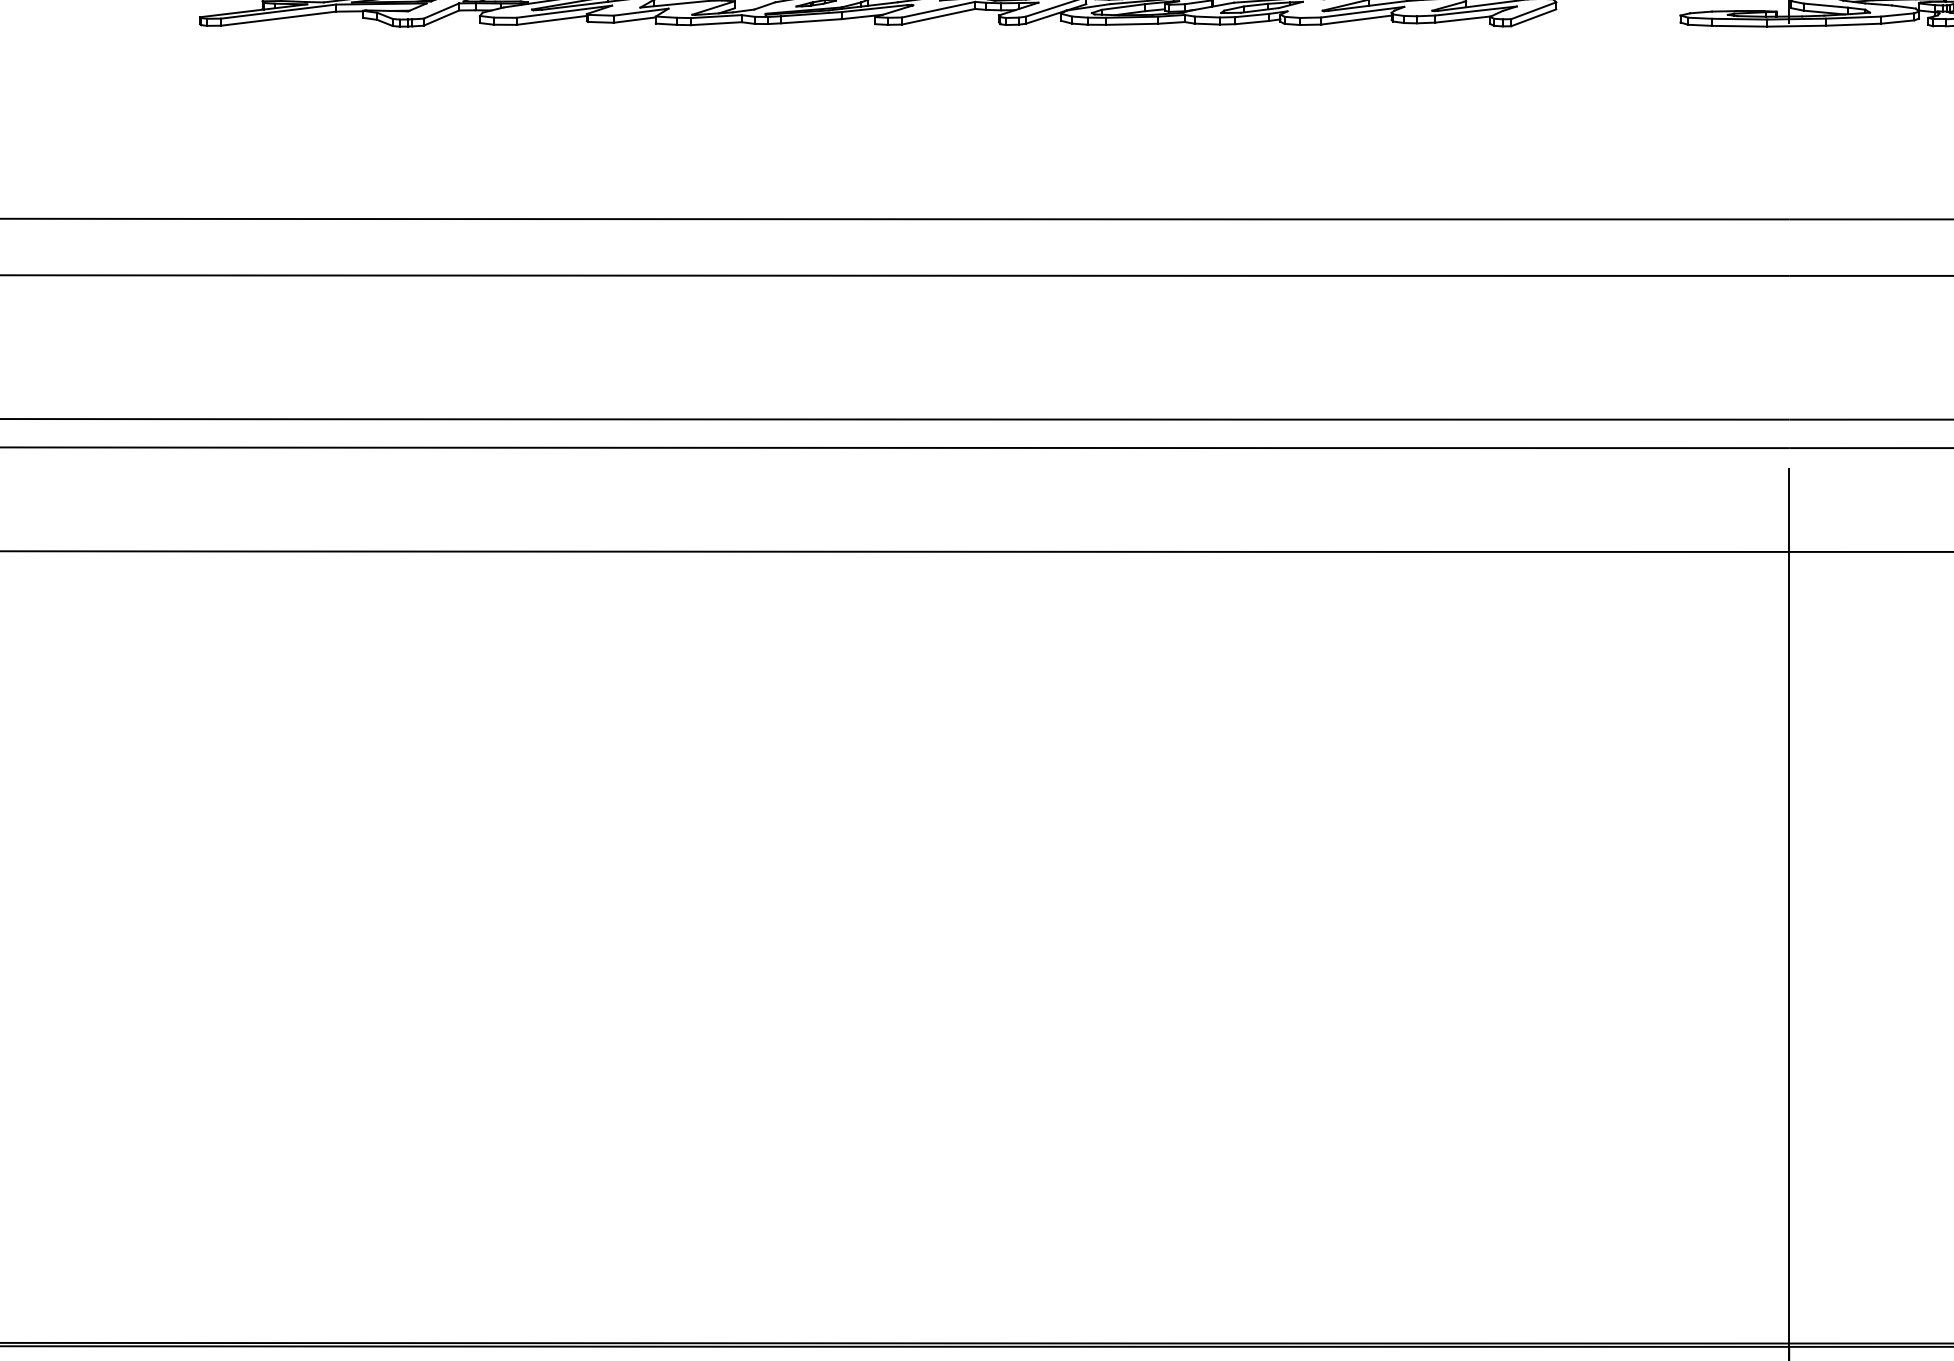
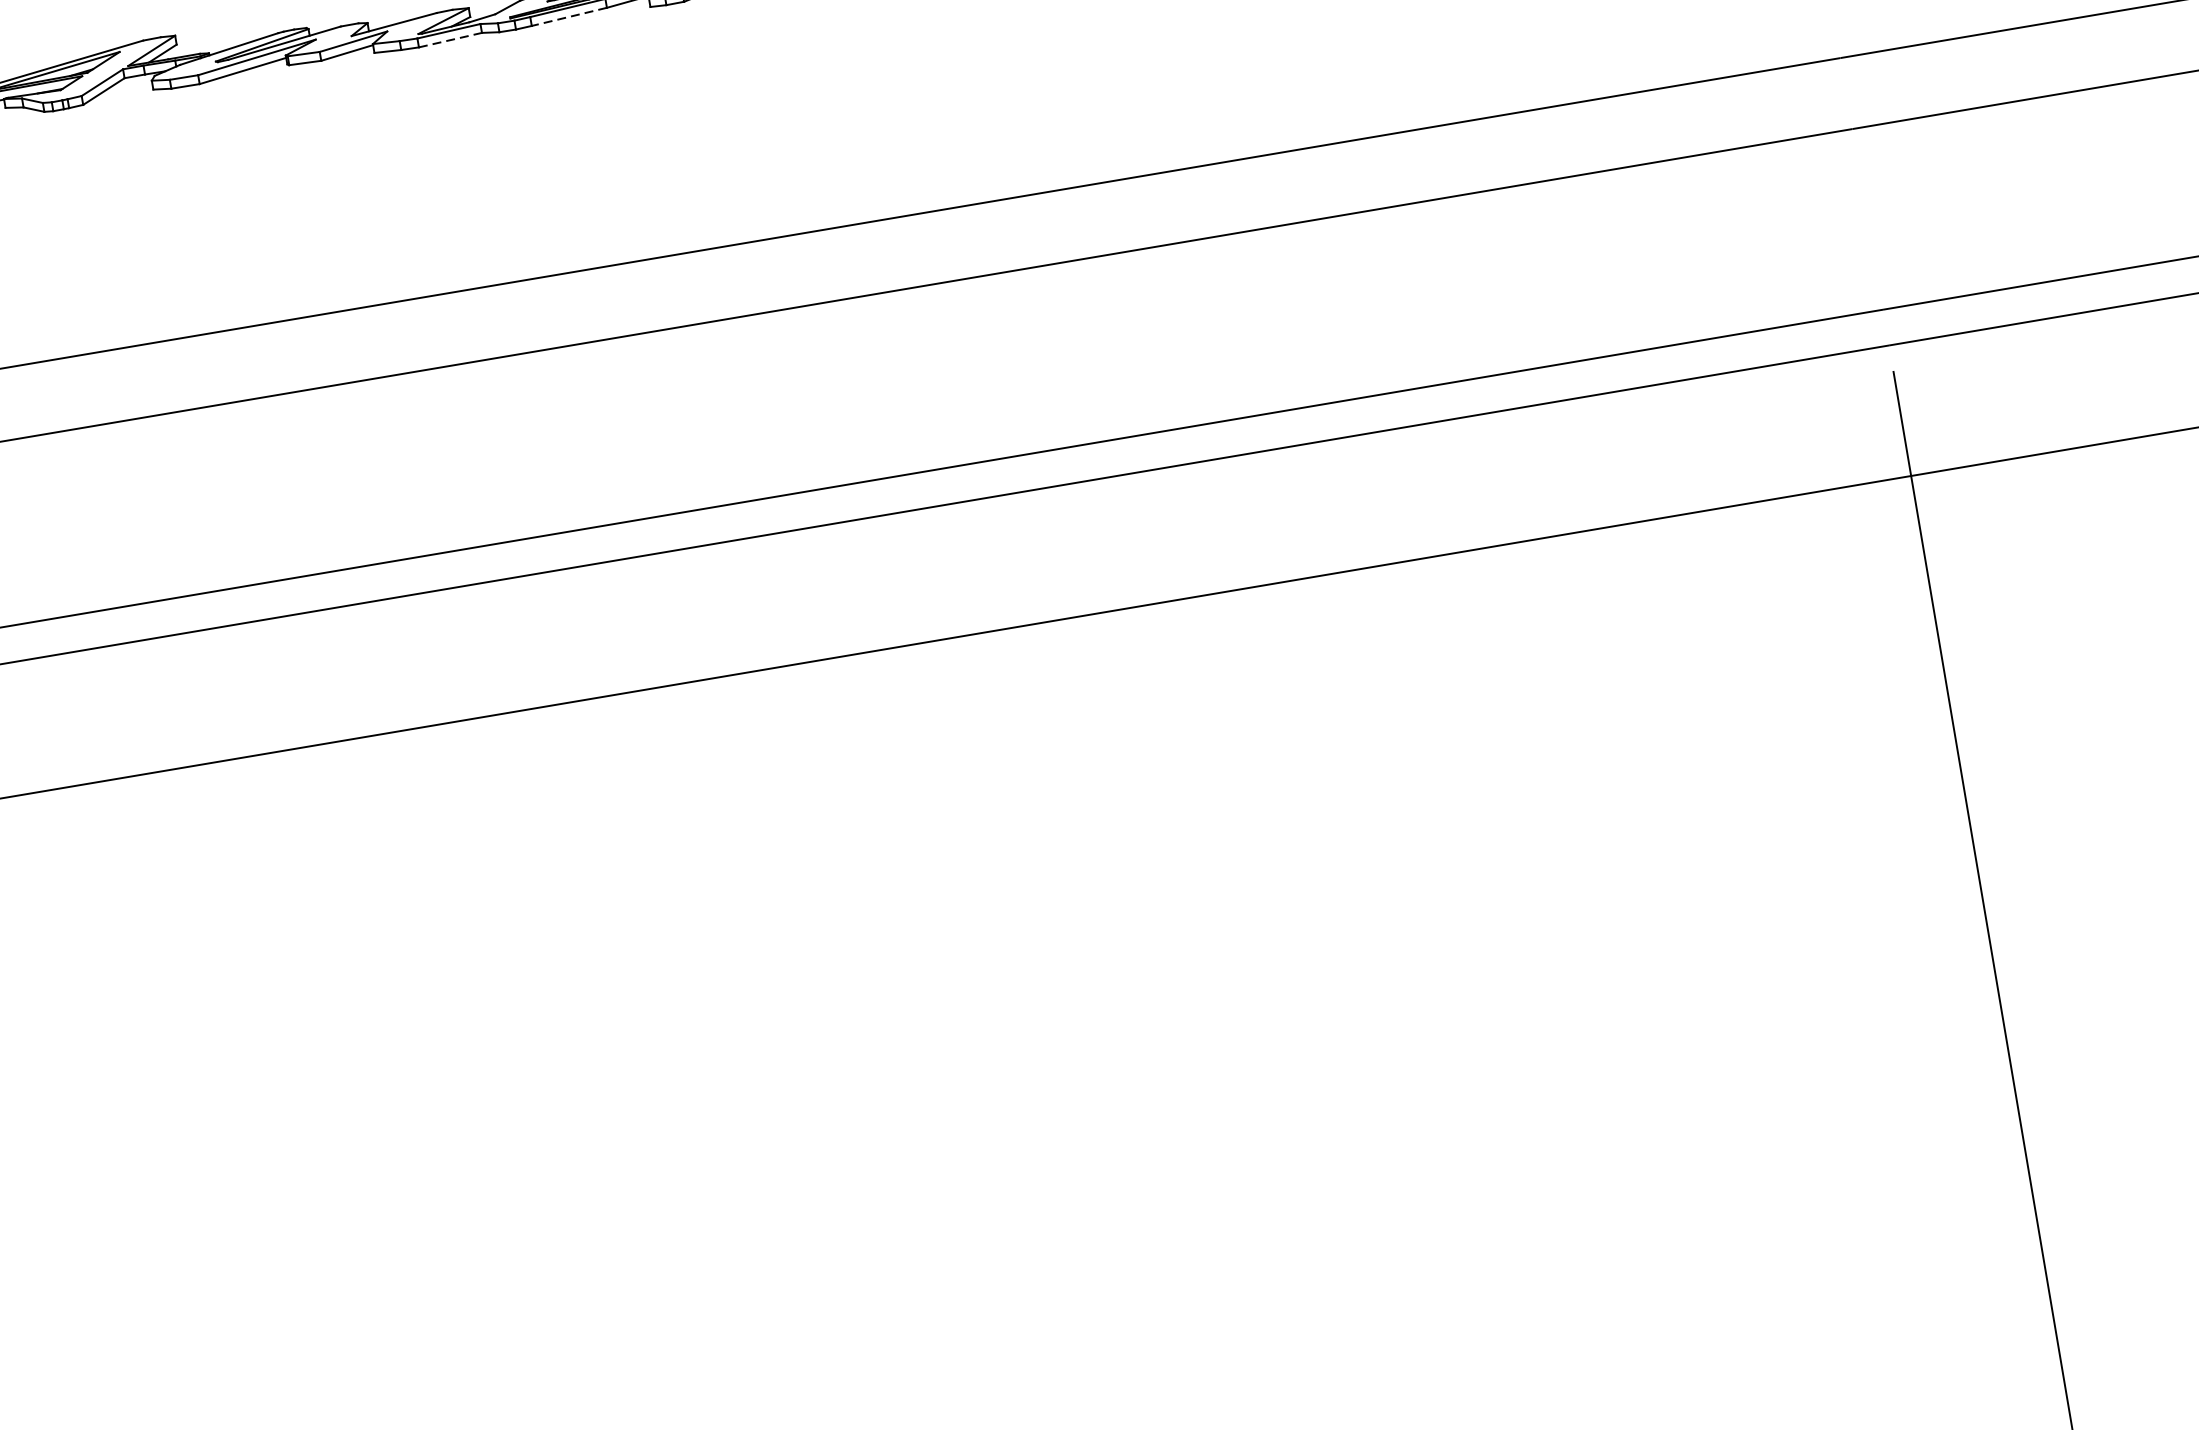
line: (810, 21) -> (568, 17), solid -> dashed
line: (716, 23) -> (450, 39), solid -> dashed

